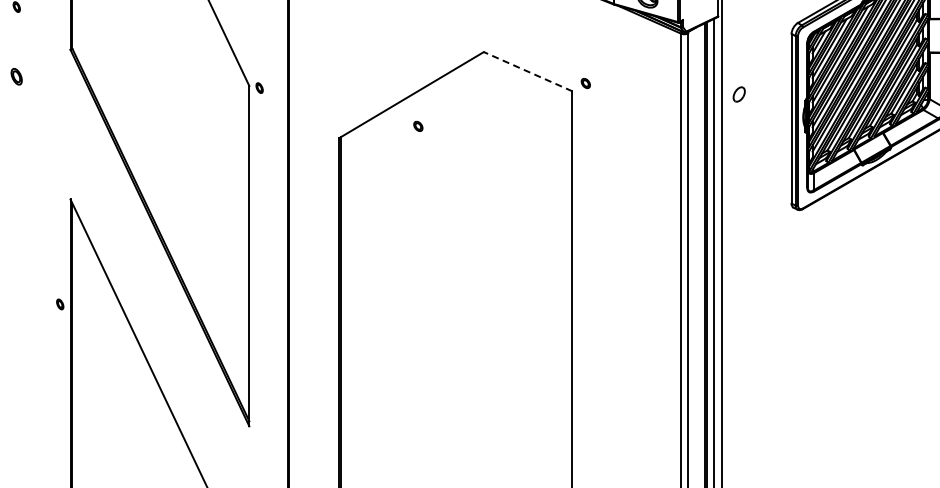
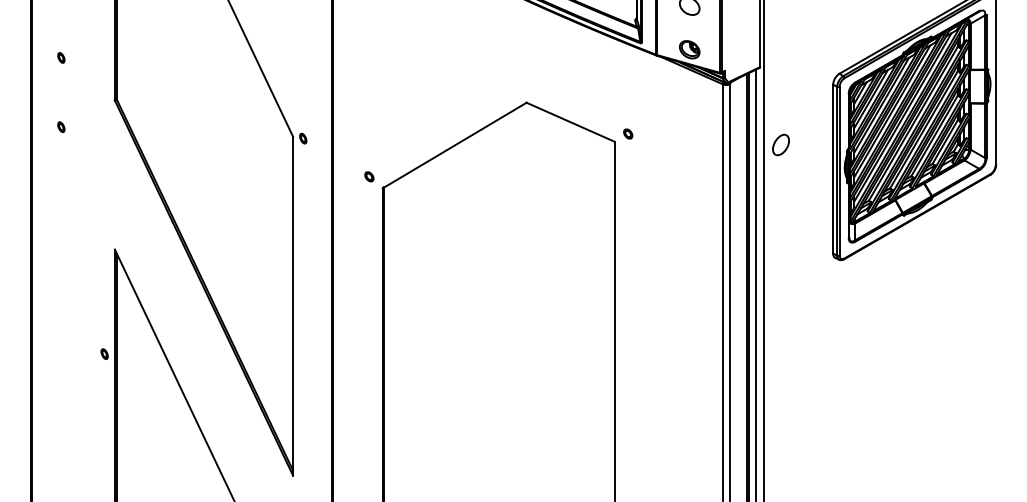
line: (527, 71) -> (570, 122), dashed -> solid
part: (16, 75) -> (61, 126), size x0.62
part: (738, 93) -> (780, 144), size x1.43
part: (418, 126) -> (369, 176), moved

